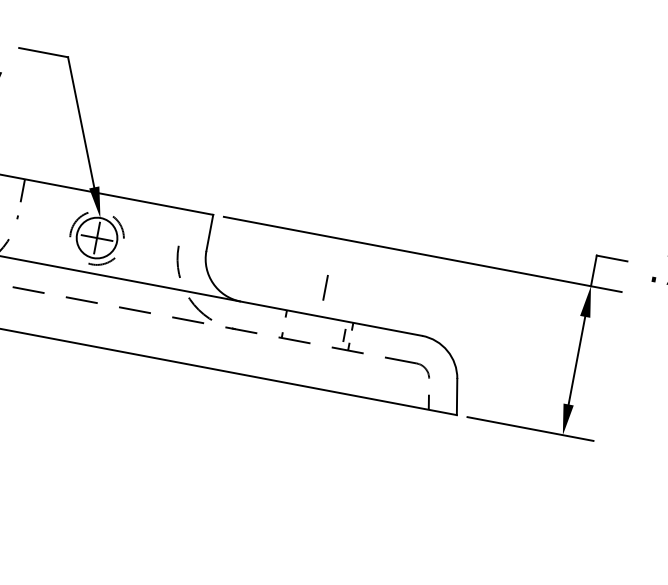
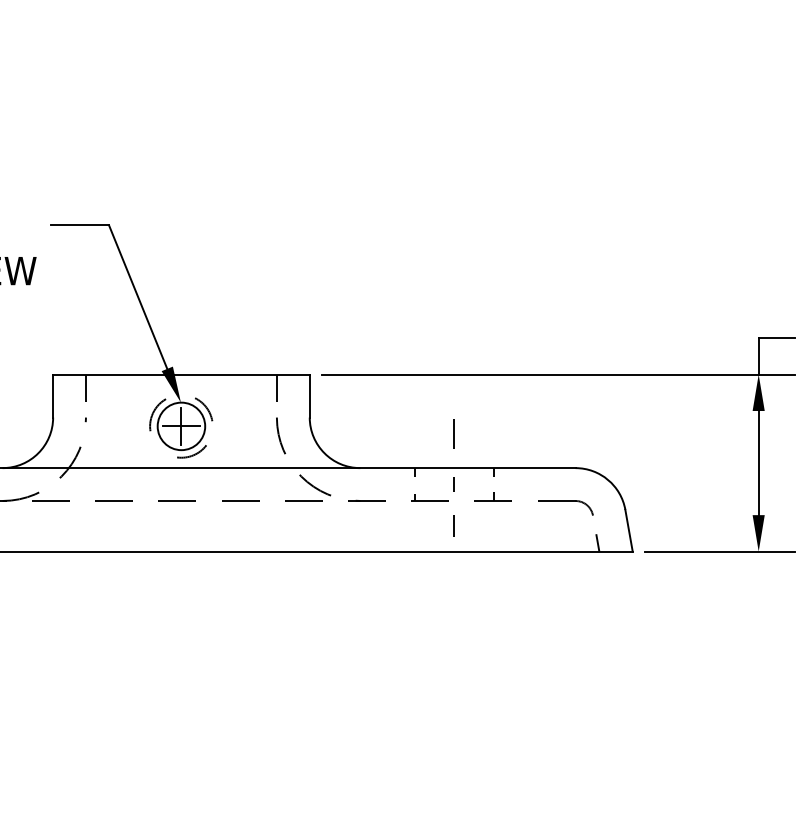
line: (183, 220) -> (276, 387), added
line: (343, 335) -> (453, 484), moved
line: (310, 364) -> (453, 525), added

